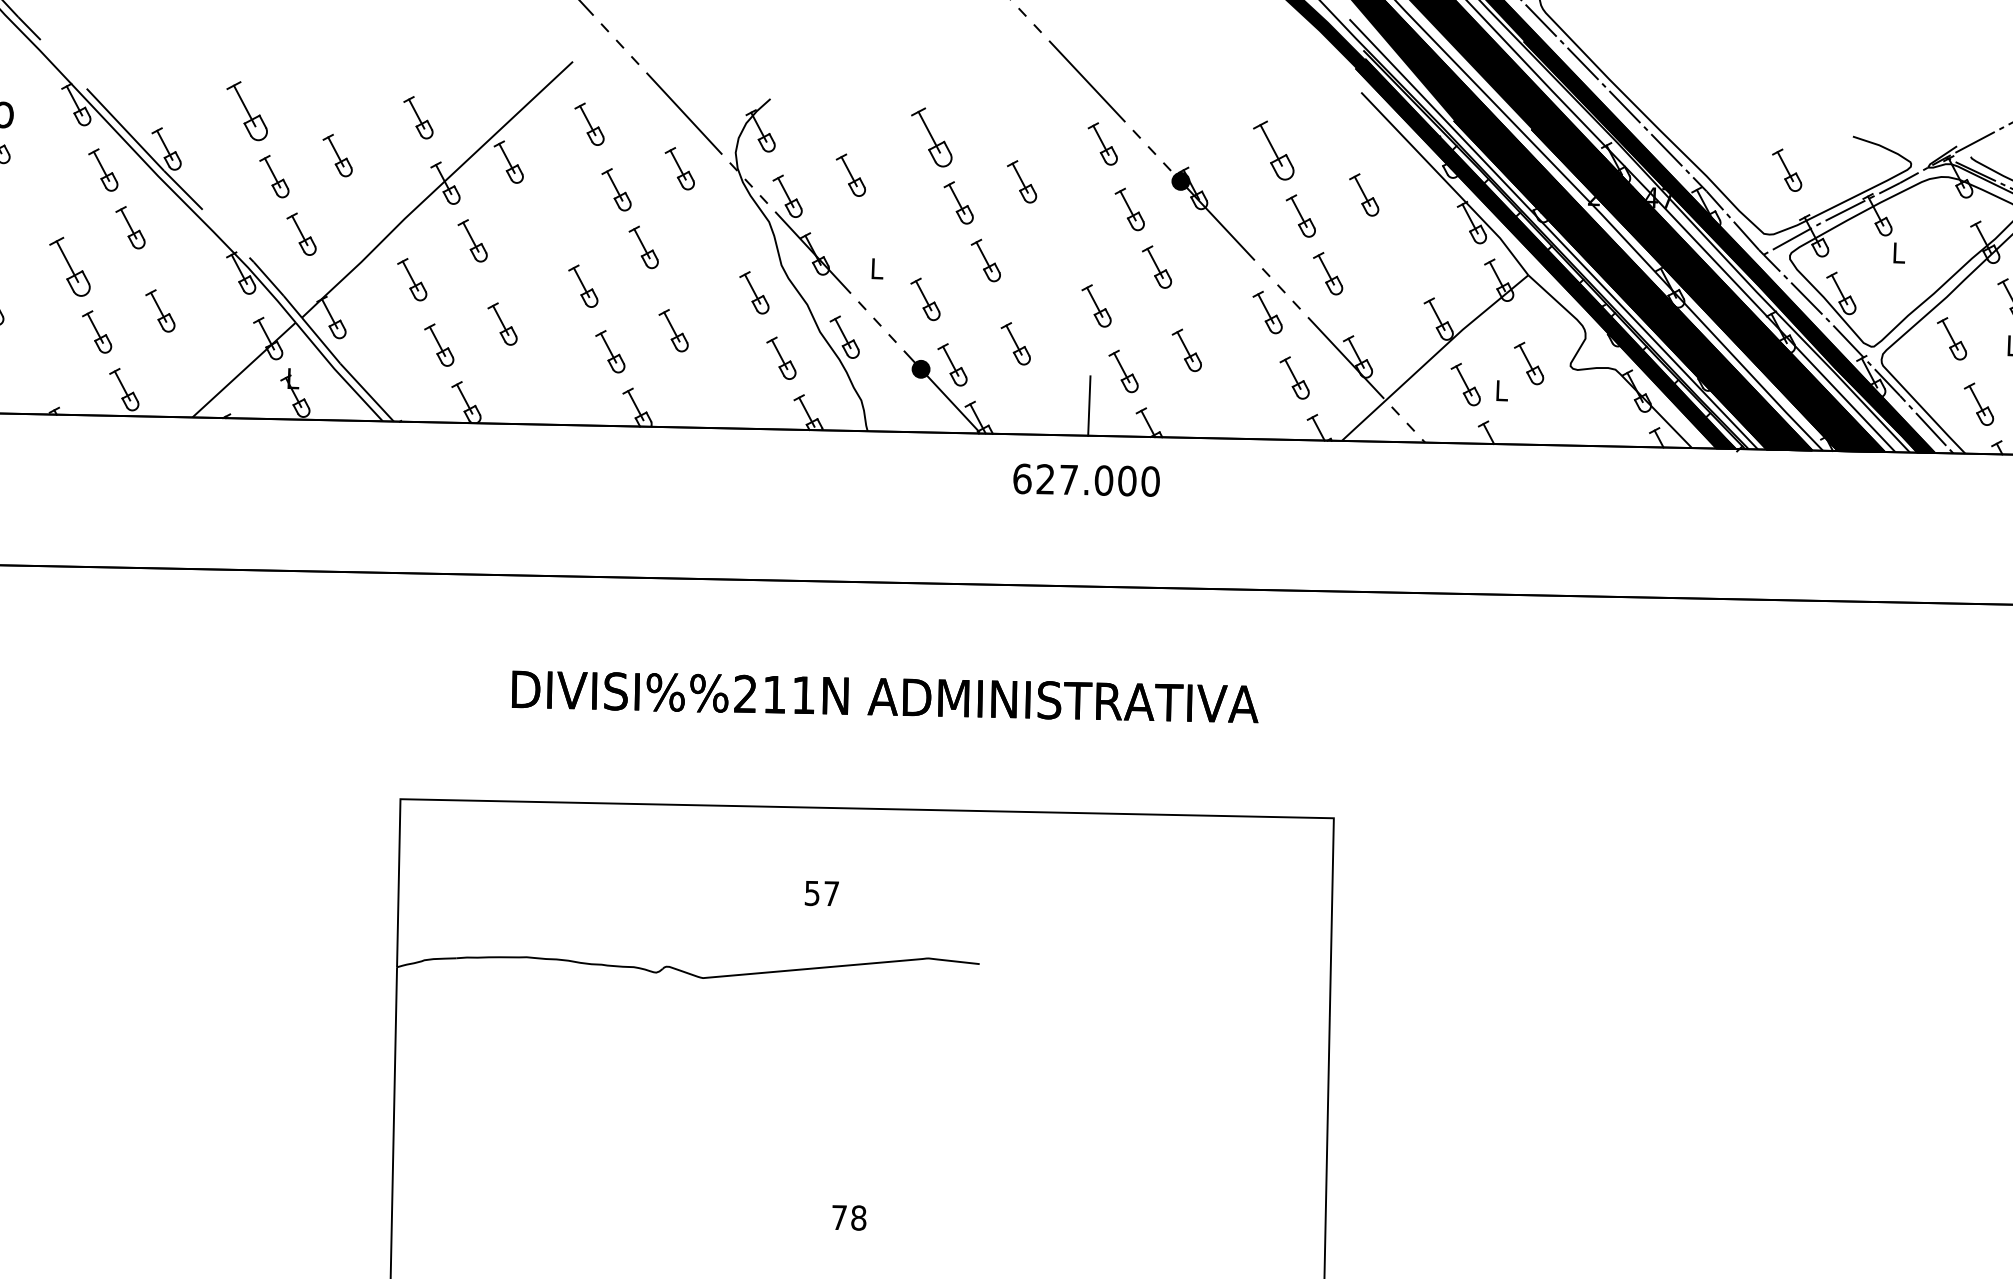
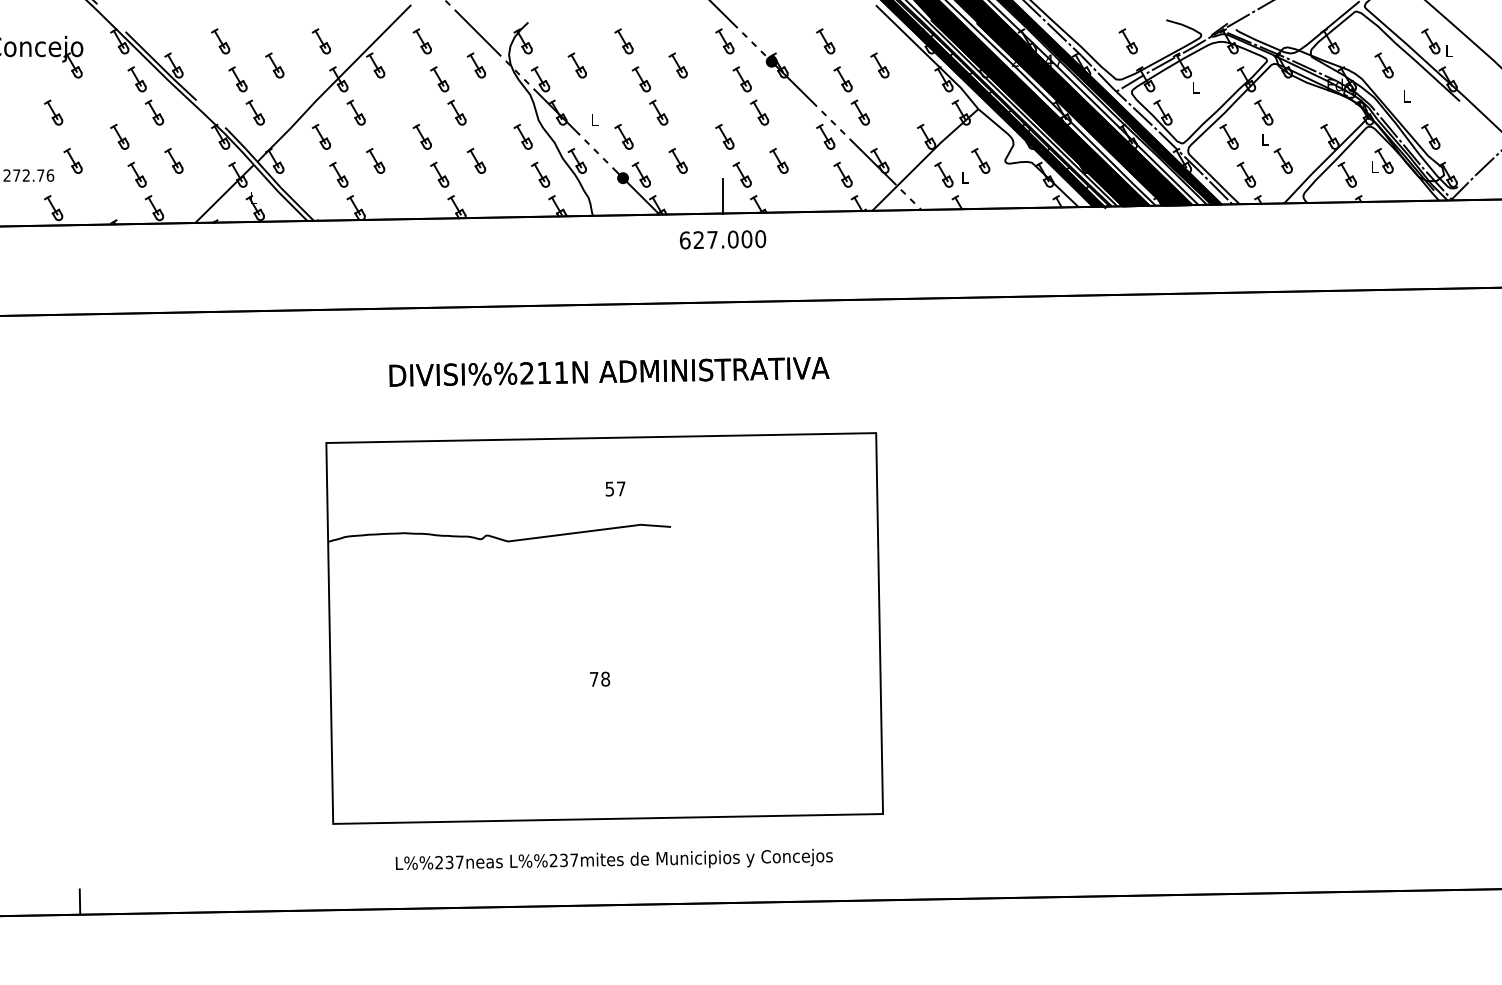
part: (247, 111) -> (220, 41), size x0.71
part: (930, 137) -> (623, 41), size x0.71
part: (1273, 150) -> (825, 41), size x0.71
part: (69, 265) -> (119, 136), size x0.71
text: (821, 892) -> (615, 488), moved

